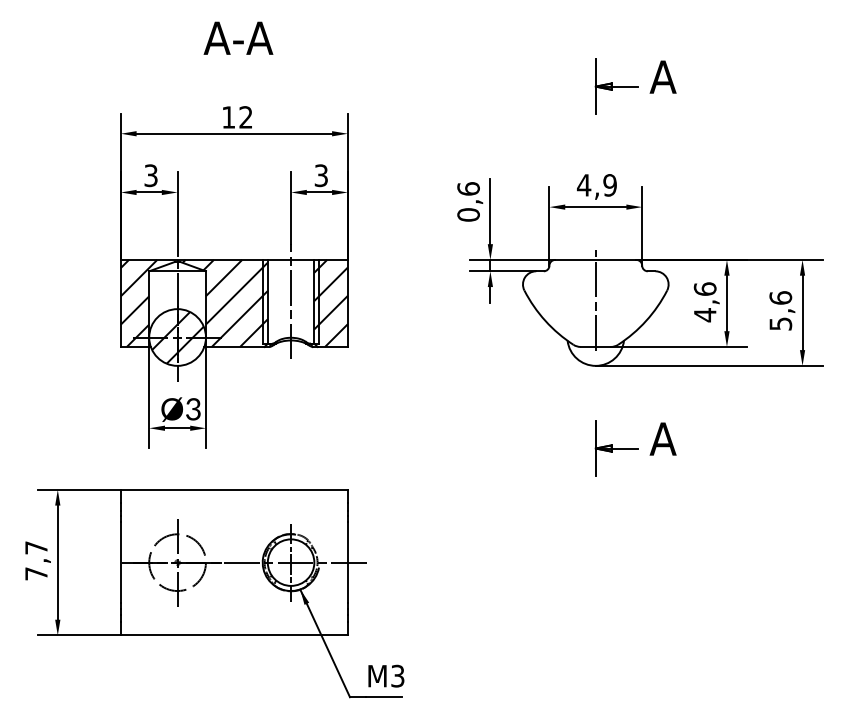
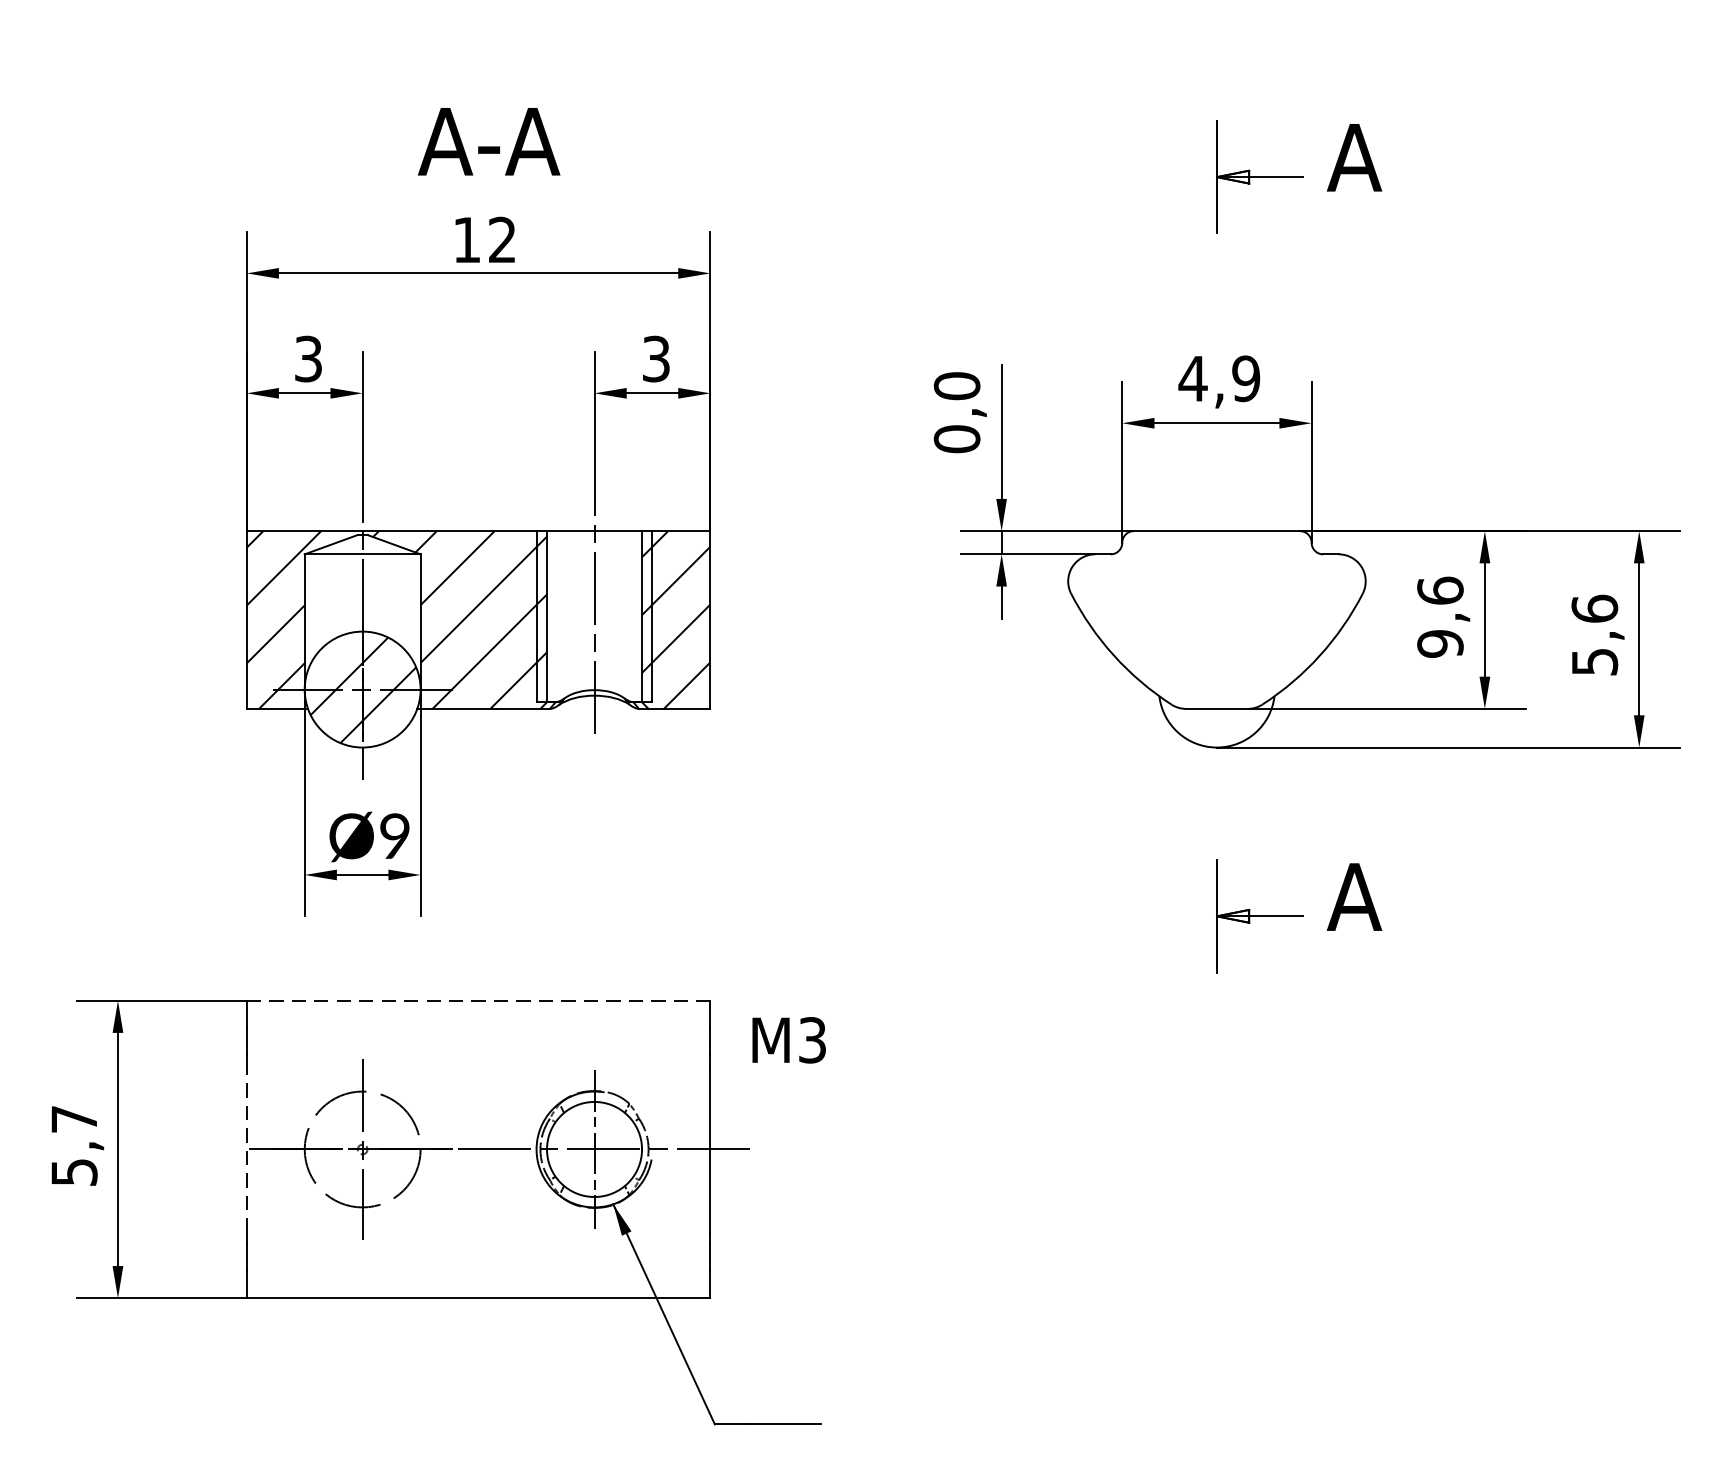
text: (238, 37) -> (489, 140), moved
text: (468, 188) -> (956, 385), 0,6 -> 0,0
line: (595, 300) -> (1216, 613), removed
text: (704, 315) -> (1438, 644), 4,6 -> 9,6
text: (193, 409) -> (395, 836), Ø3 -> Ø9
line: (233, 489) -> (476, 1000), solid -> dashed
line: (120, 562) -> (246, 1149), solid -> dashed
text: (36, 573) -> (74, 1171), 7,7 -> 5,7
text: (386, 675) -> (789, 1038), moved

